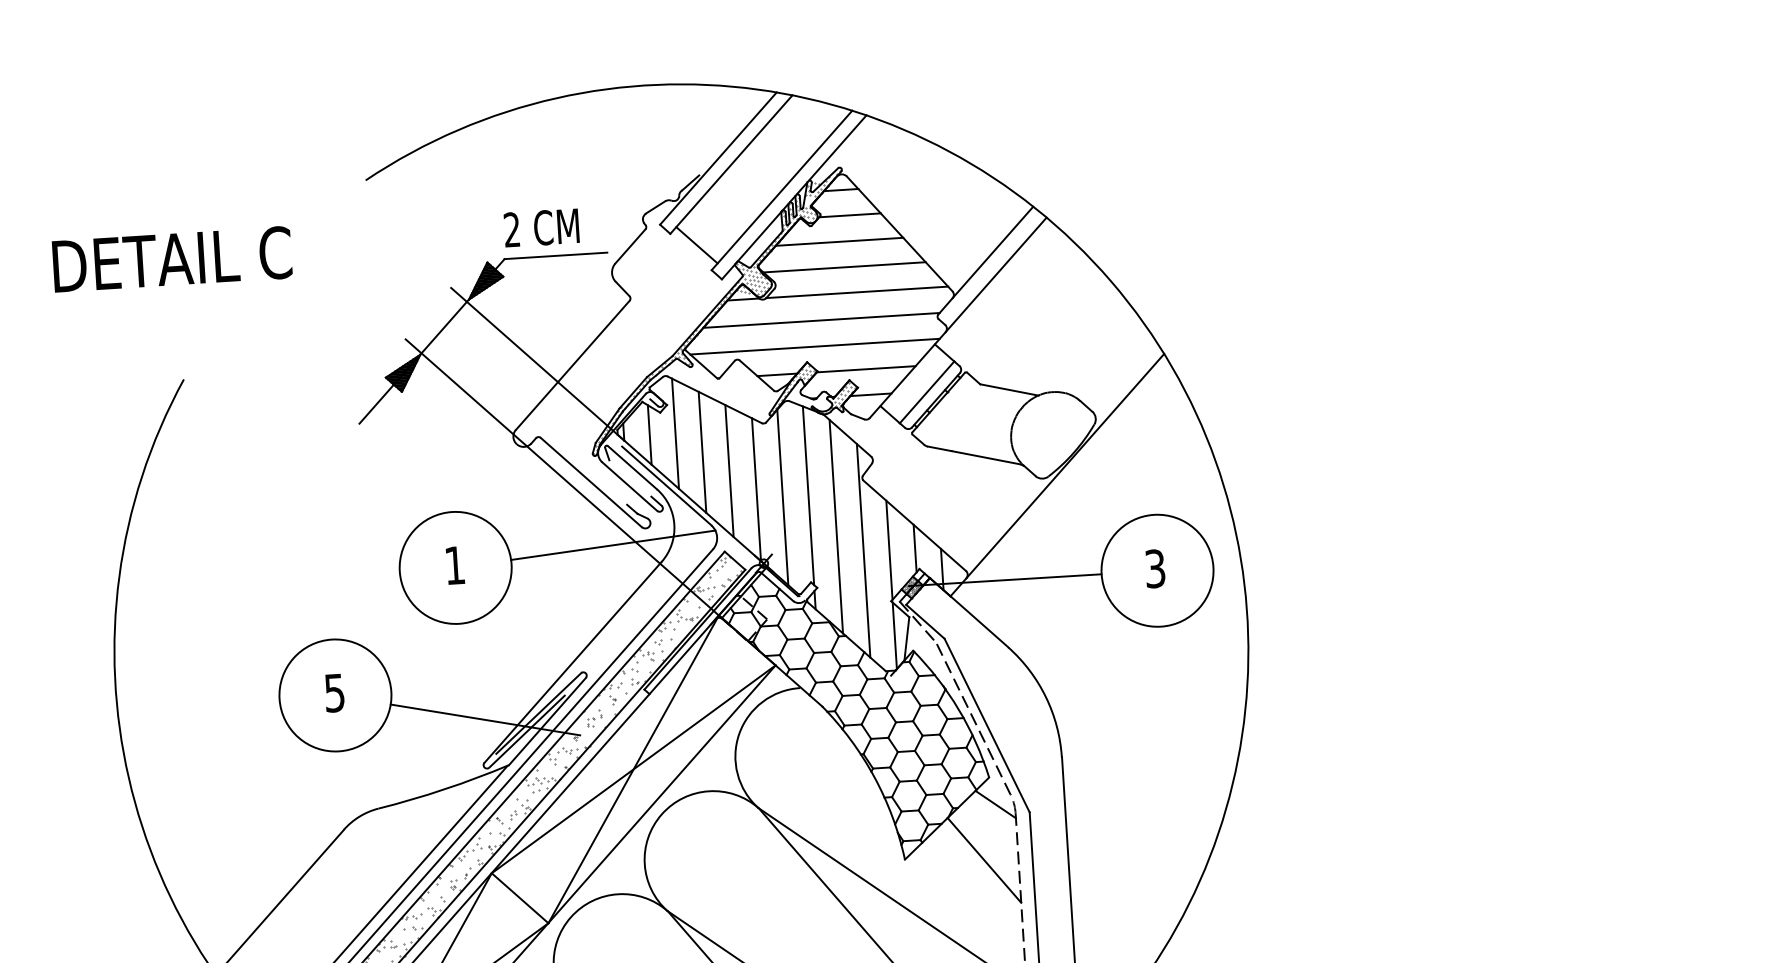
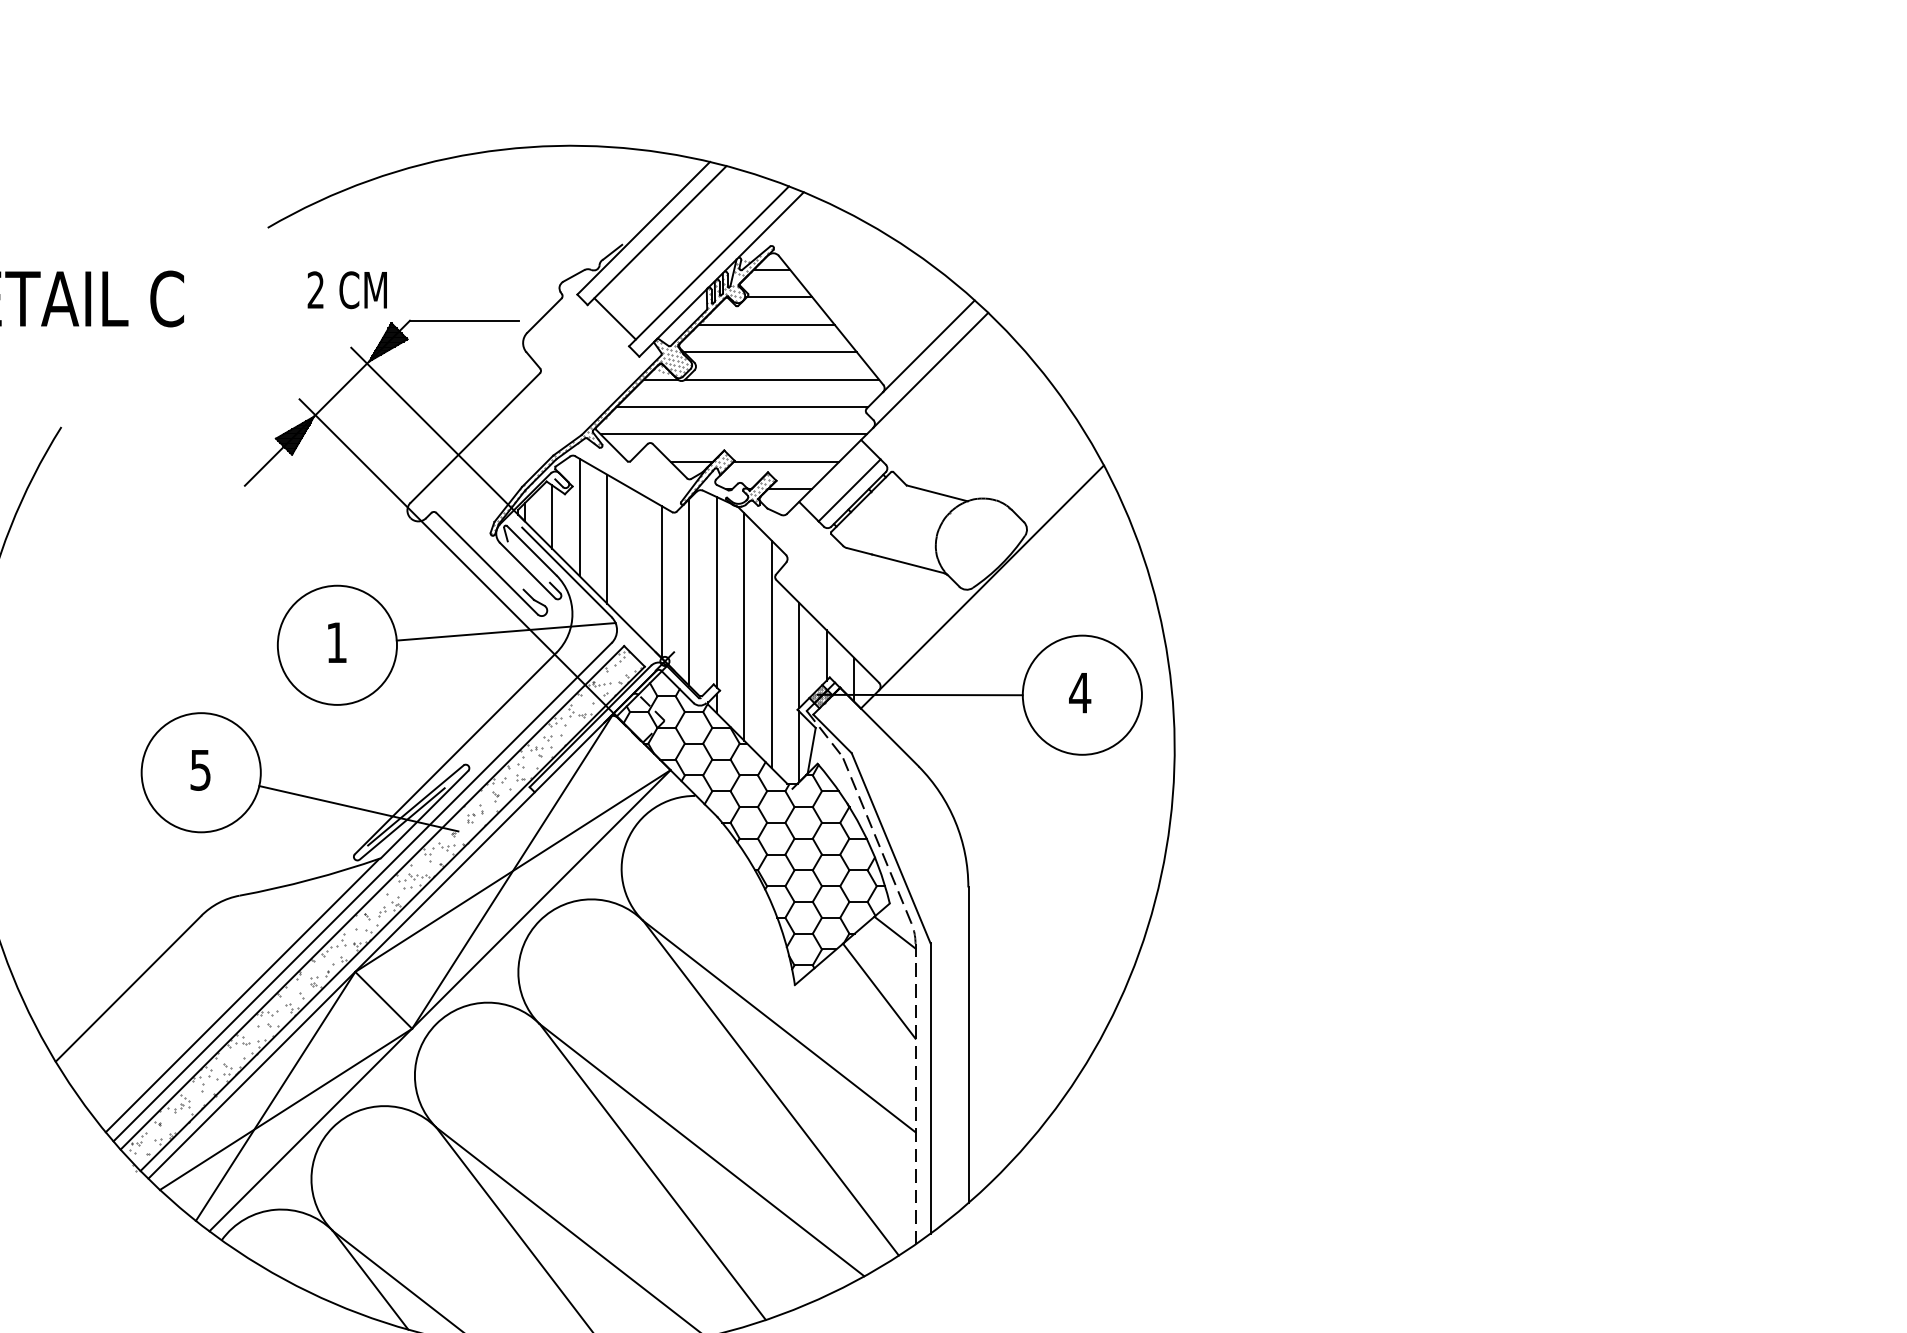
text: (540, 228) -> (346, 290), moved
line: (729, 470) -> (634, 560), removed
text: (1155, 568) -> (1080, 692), 3 -> 4

